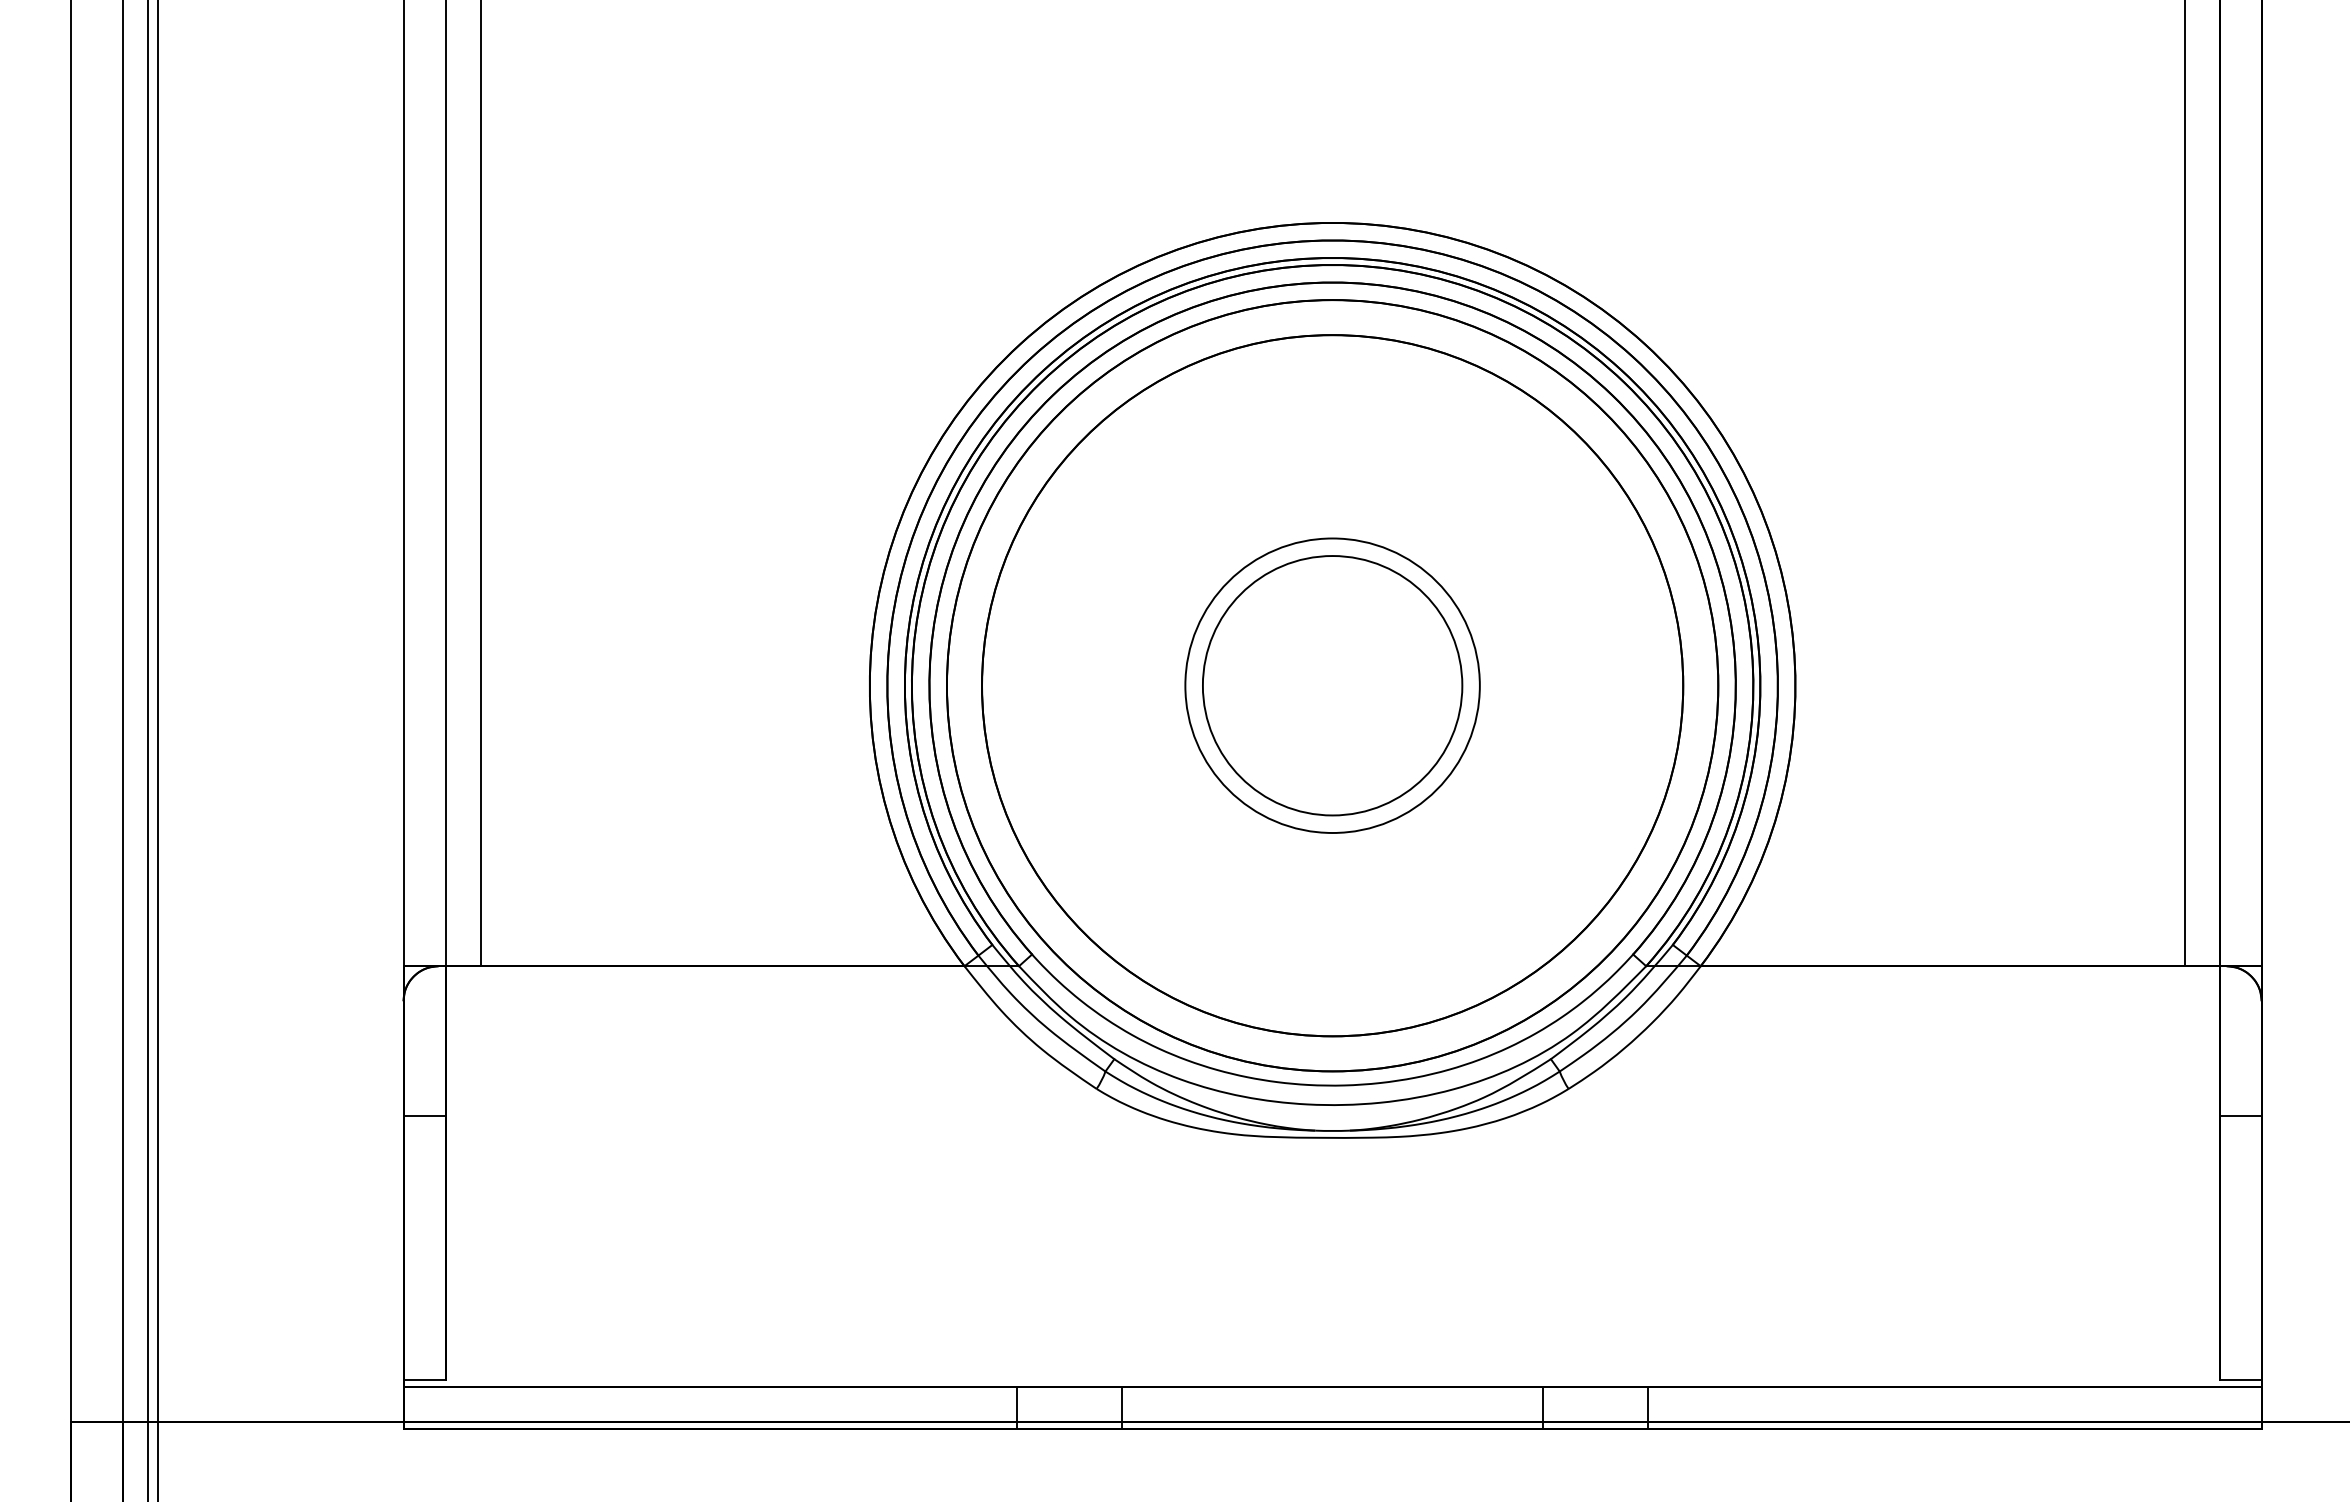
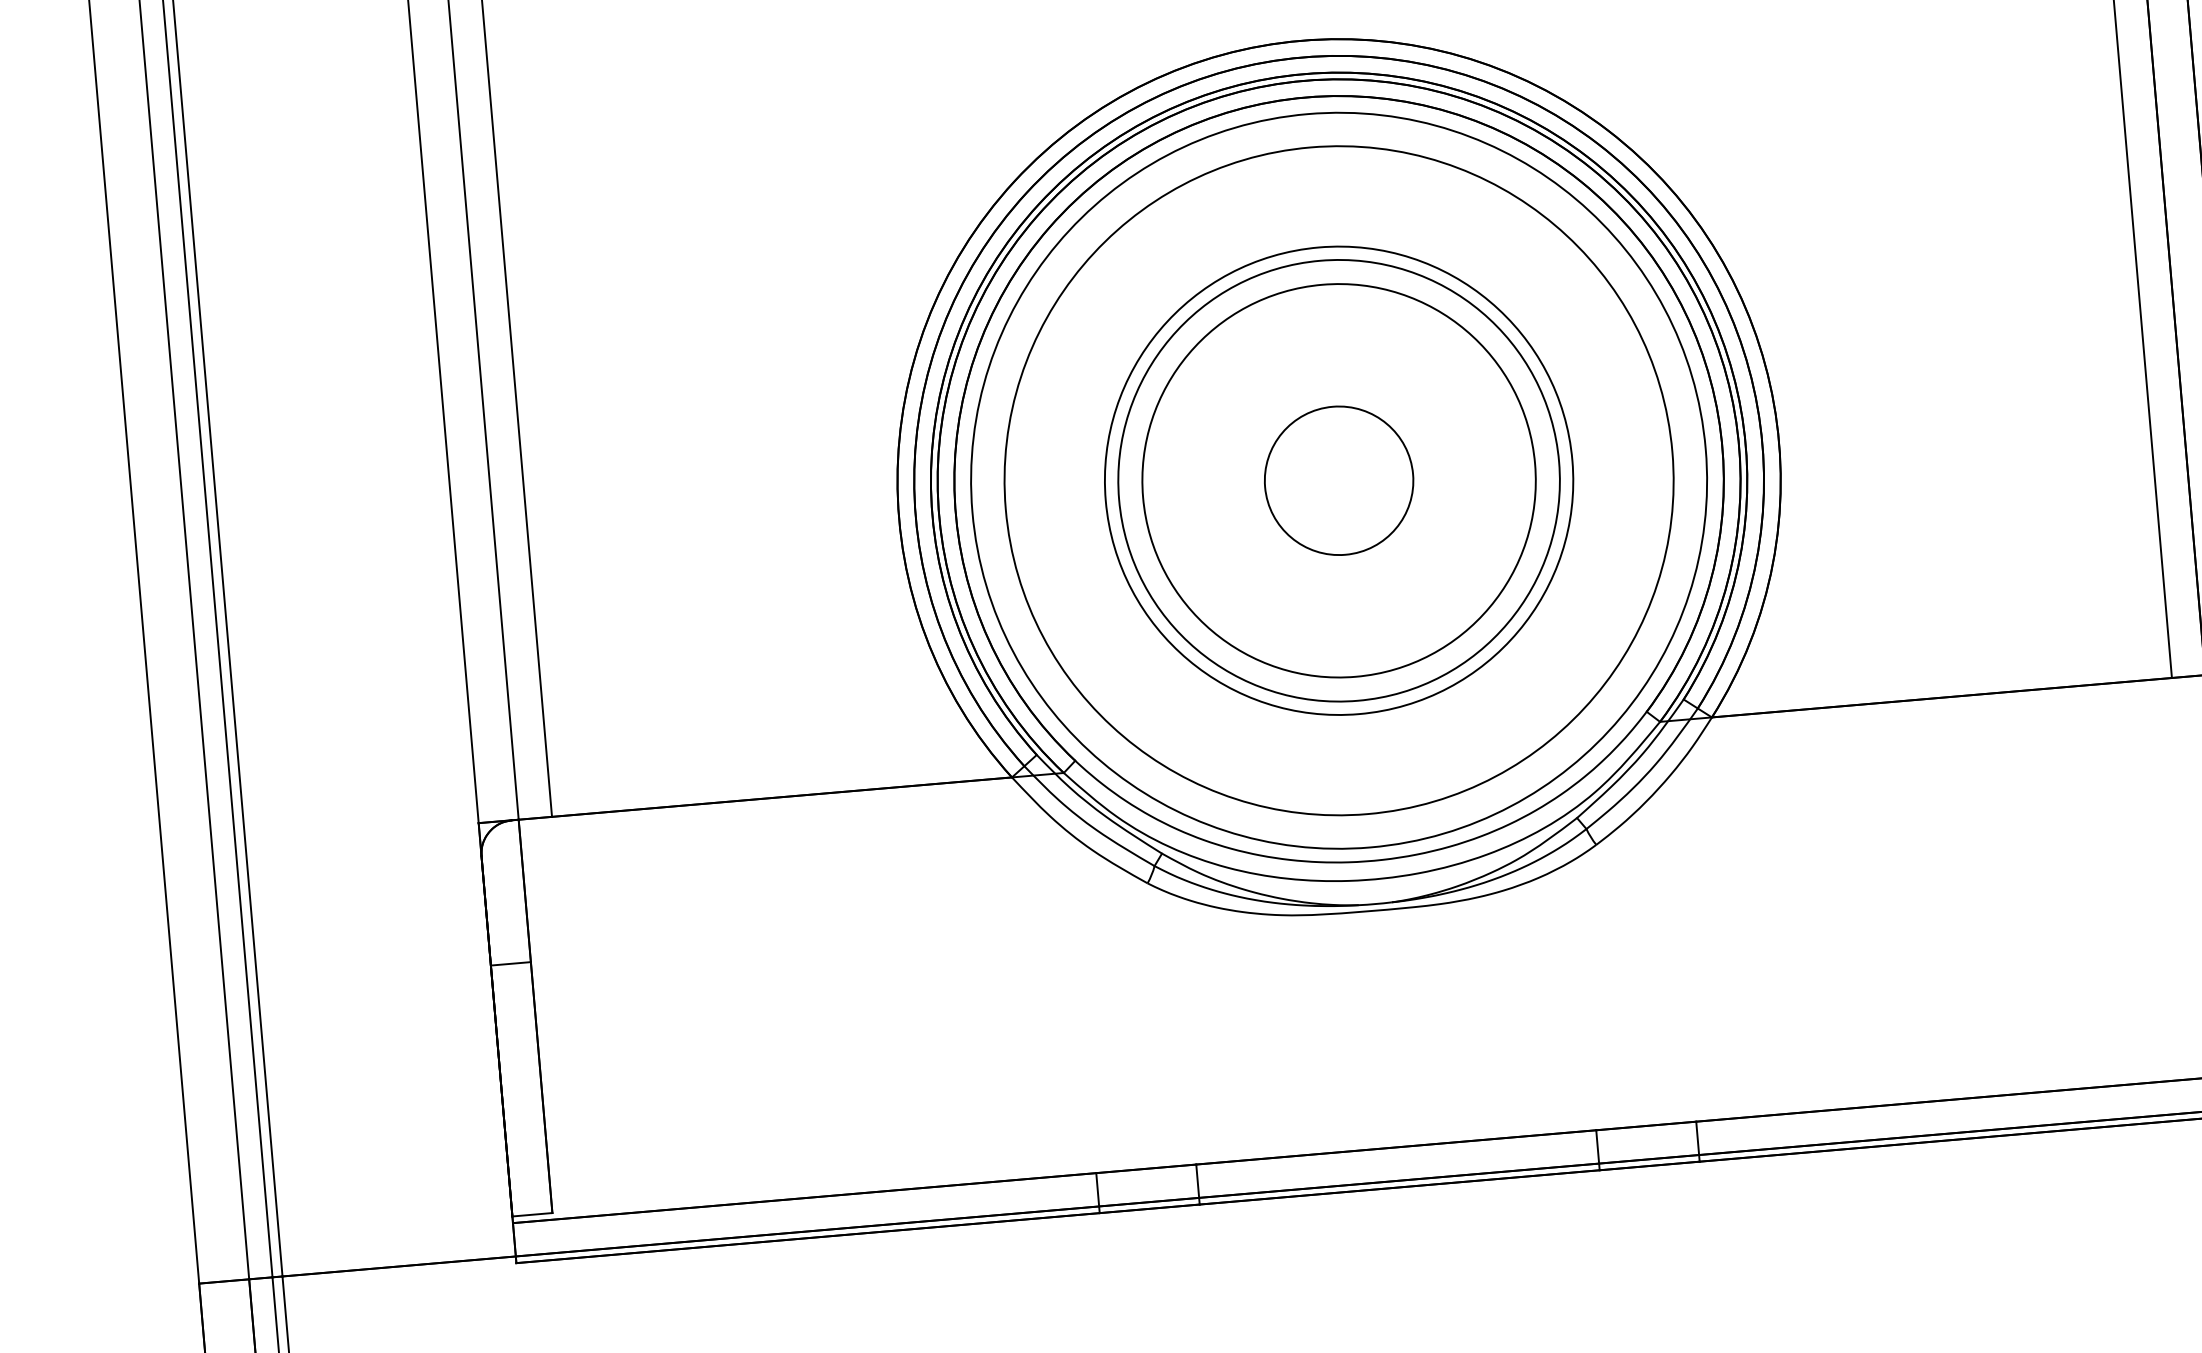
circle: (1332, 685) -> (1338, 480), size x0.6
circle: (1332, 685) -> (1338, 480), size x0.6
circle: (1332, 685) -> (1338, 480), size x0.7
circle: (1332, 685) -> (1338, 480), size x1.4

